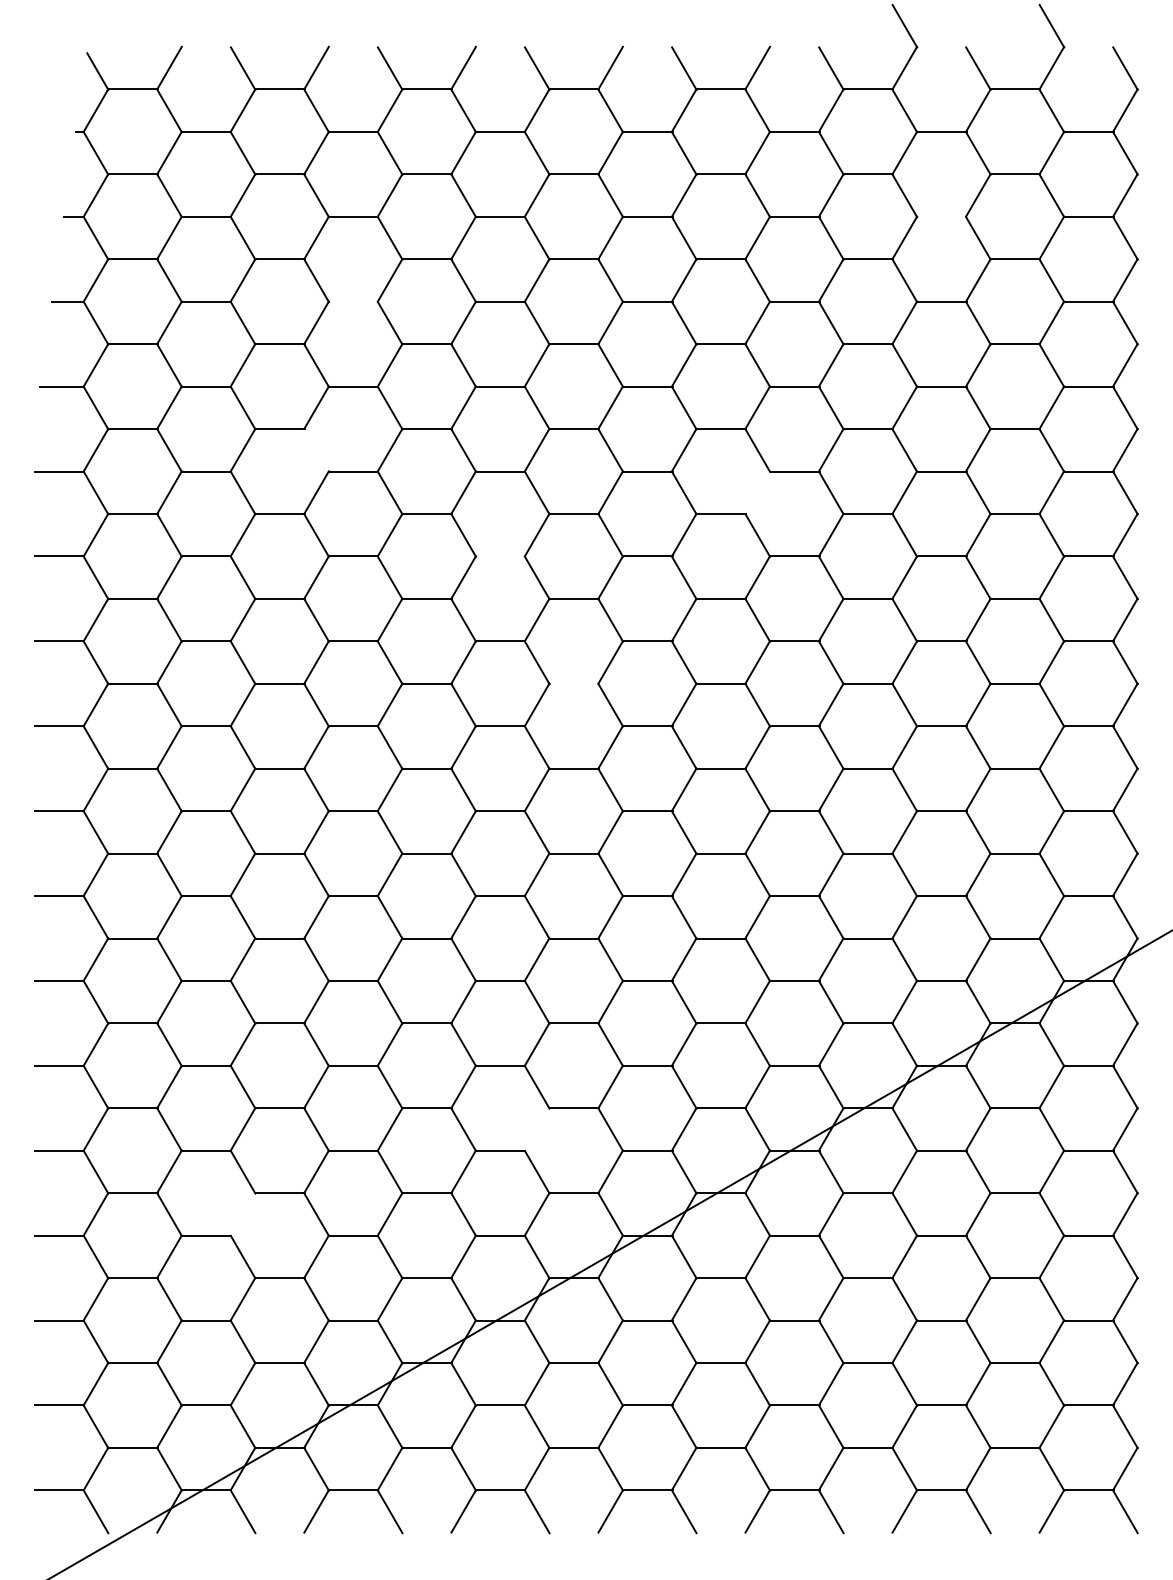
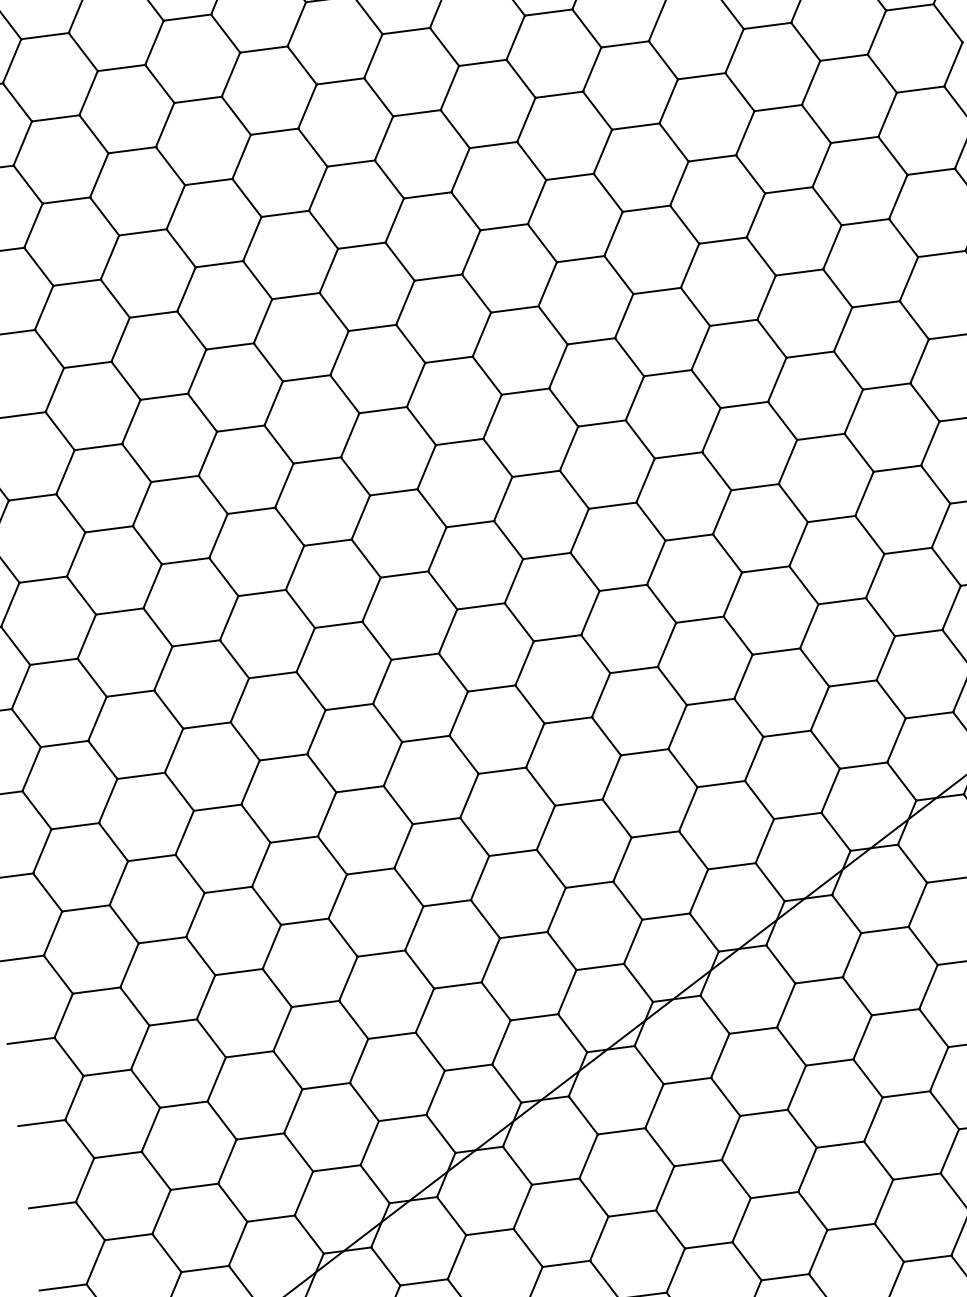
line: (941, 216) -> (767, 25), added
line: (353, 301) -> (208, 181), added
line: (316, 450) -> (191, 330), added
line: (757, 492) -> (624, 315), added
line: (500, 556) -> (383, 410), added
line: (573, 683) -> (469, 523), added
line: (536, 1129) -> (490, 960), added
line: (242, 1213) -> (216, 1078), added

